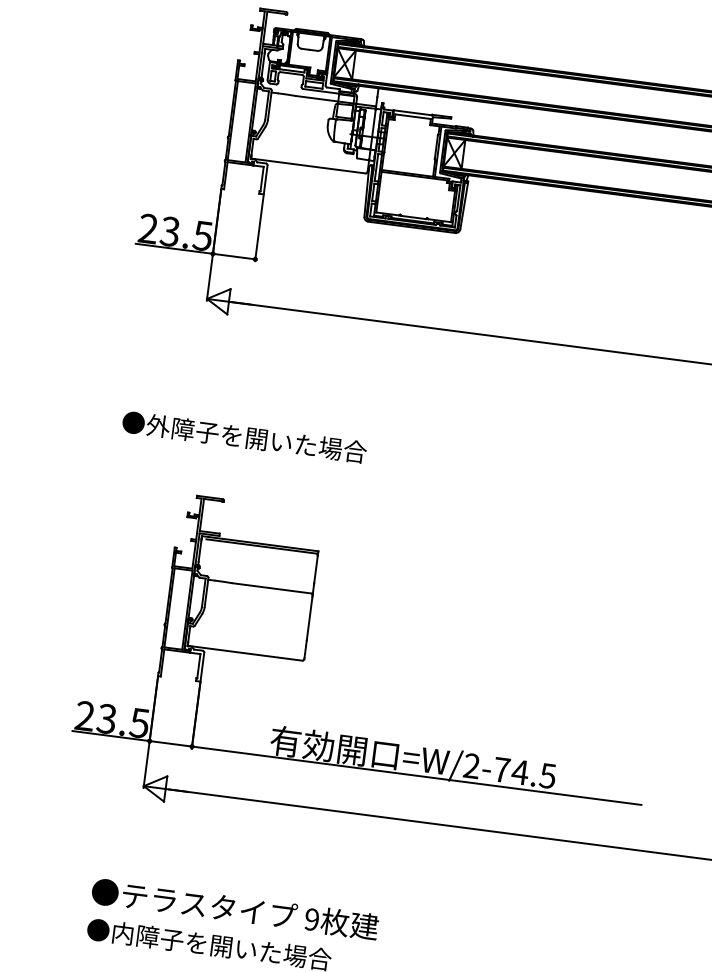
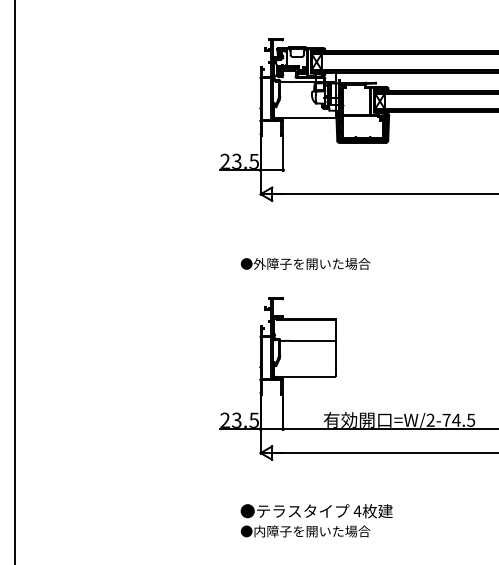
text: (244, 436) -> (305, 263), moved
text: (311, 919) -> (357, 511), 9 -> 4

